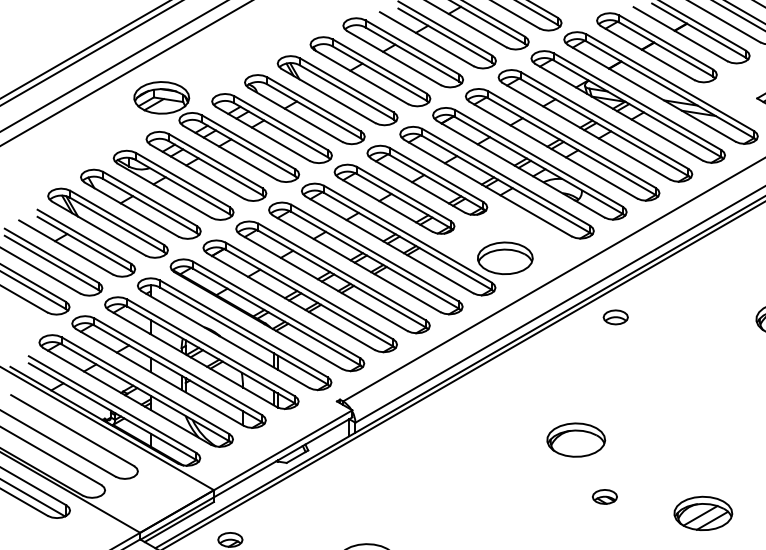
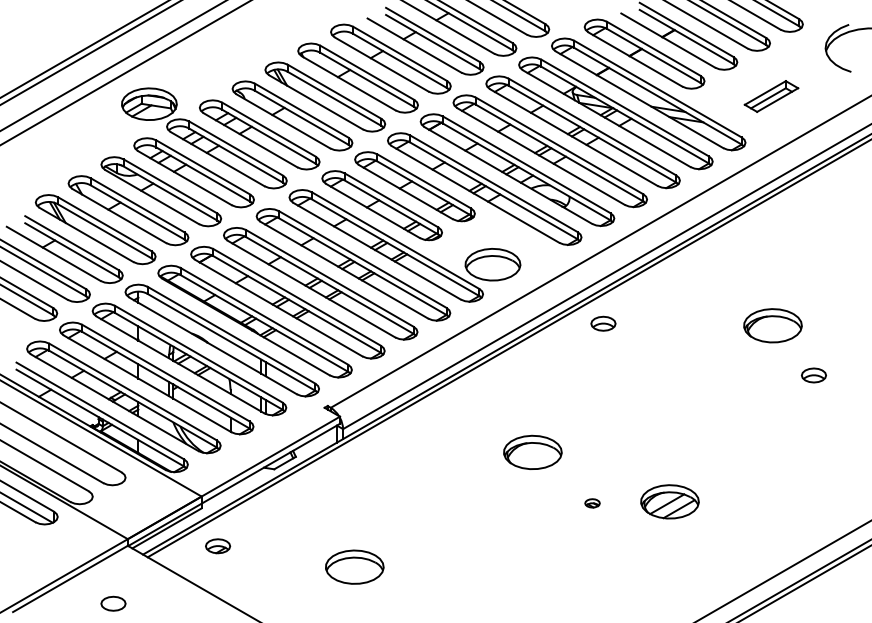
part: (575, 439) -> (532, 451), moved
part: (604, 497) -> (592, 503), size x0.6
part: (702, 513) -> (669, 501), moved

